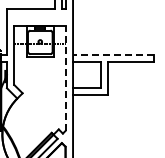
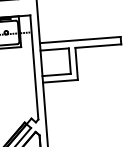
line: (113, 54) -> (80, 39), dashed -> solid
line: (65, 78) -> (34, 67), dashed -> solid

